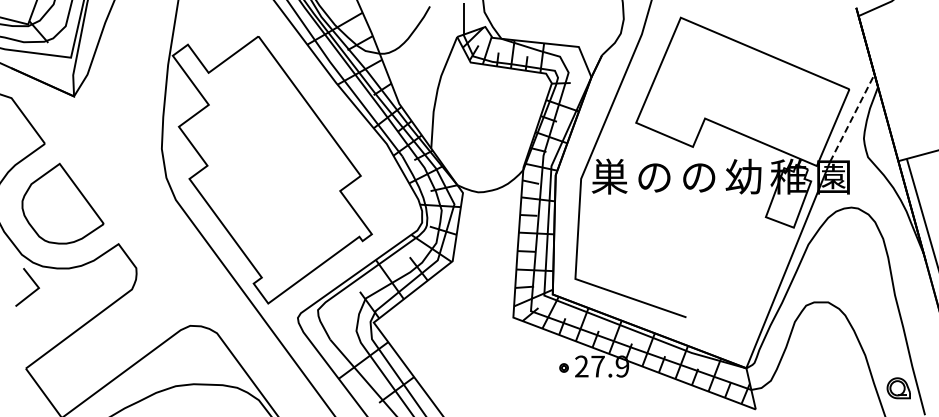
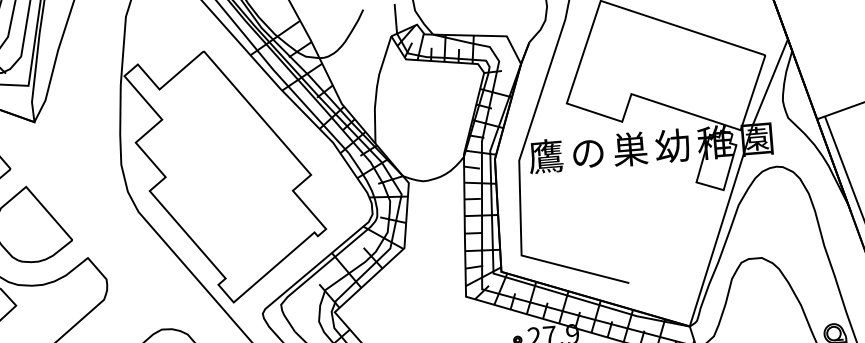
line: (852, 117) -> (770, 81), dashed -> solid
text: (609, 176) -> (545, 156), 巣 -> 鷹
text: (699, 176) -> (630, 149), の -> 巣

